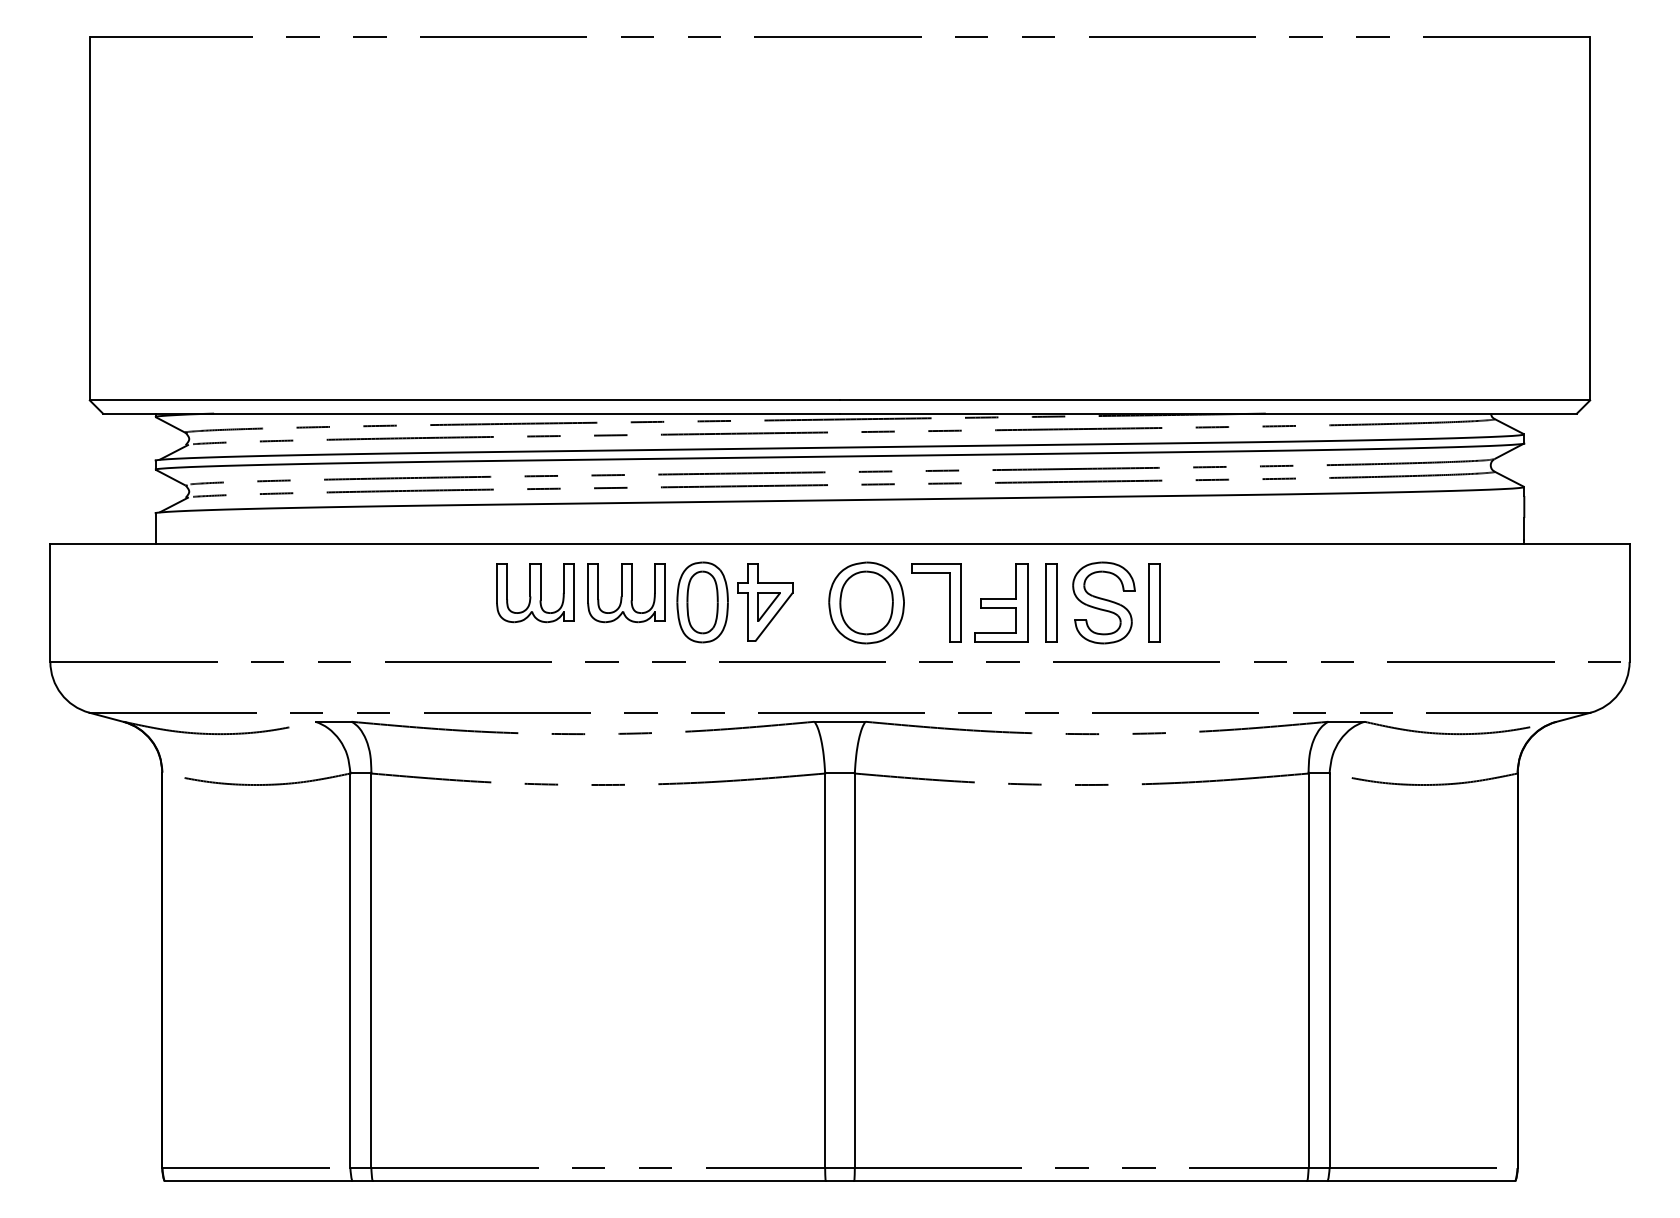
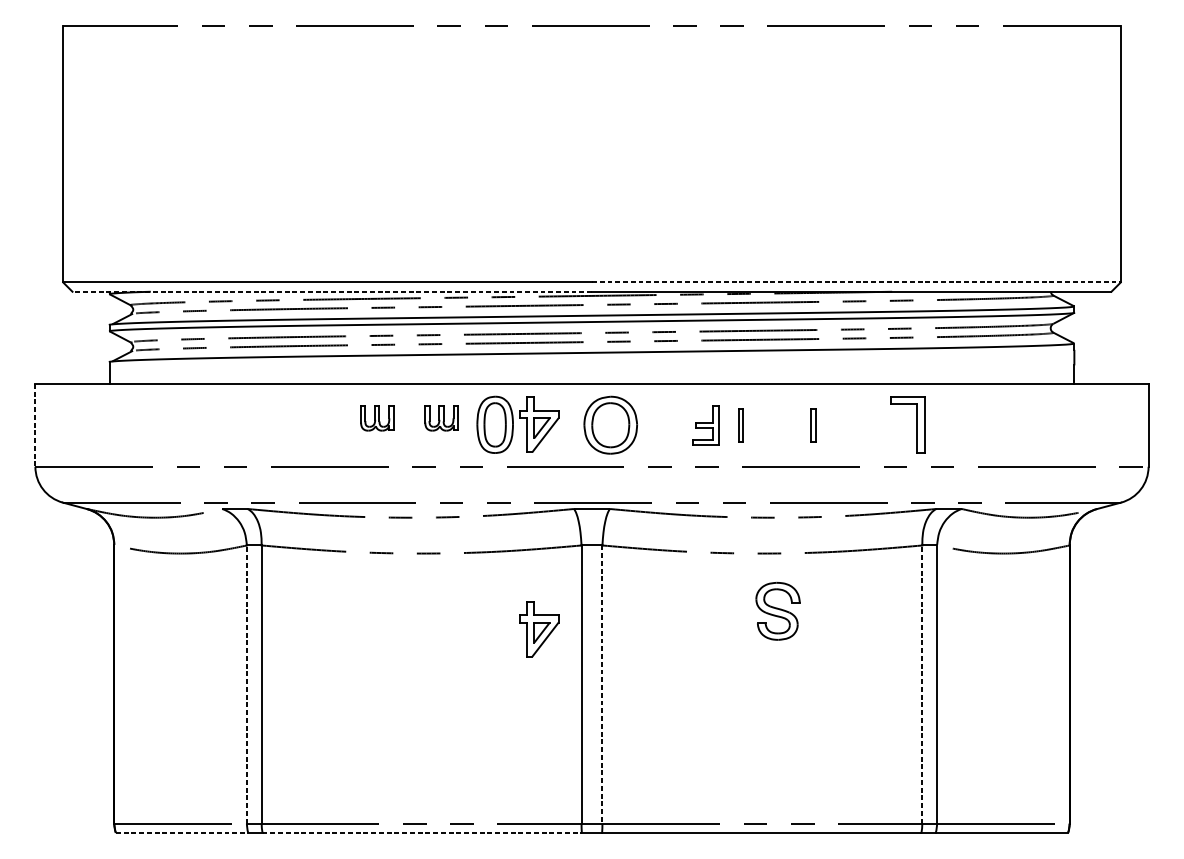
line: (1215, 400) -> (856, 282), solid -> dashed
line: (471, 413) -> (332, 291), solid -> dashed
part: (535, 593) -> (377, 418), size x0.6
part: (626, 593) -> (441, 418), size x0.6
part: (949, 602) -> (917, 424), moved
part: (1001, 602) -> (705, 424), size x0.7
part: (1051, 602) -> (741, 424), size x0.6
part: (1103, 602) -> (777, 611), moved
part: (1154, 602) -> (813, 424), size x0.6
line: (50, 603) -> (35, 425), solid -> dashed
part: (765, 892) -> (539, 629), added
line: (350, 970) -> (246, 684), solid -> dashed
line: (1308, 970) -> (922, 684), solid -> dashed
line: (854, 971) -> (602, 685), solid -> dashed
line: (258, 1181) -> (182, 833), solid -> dashed
line: (599, 1181) -> (422, 833), solid -> dashed

